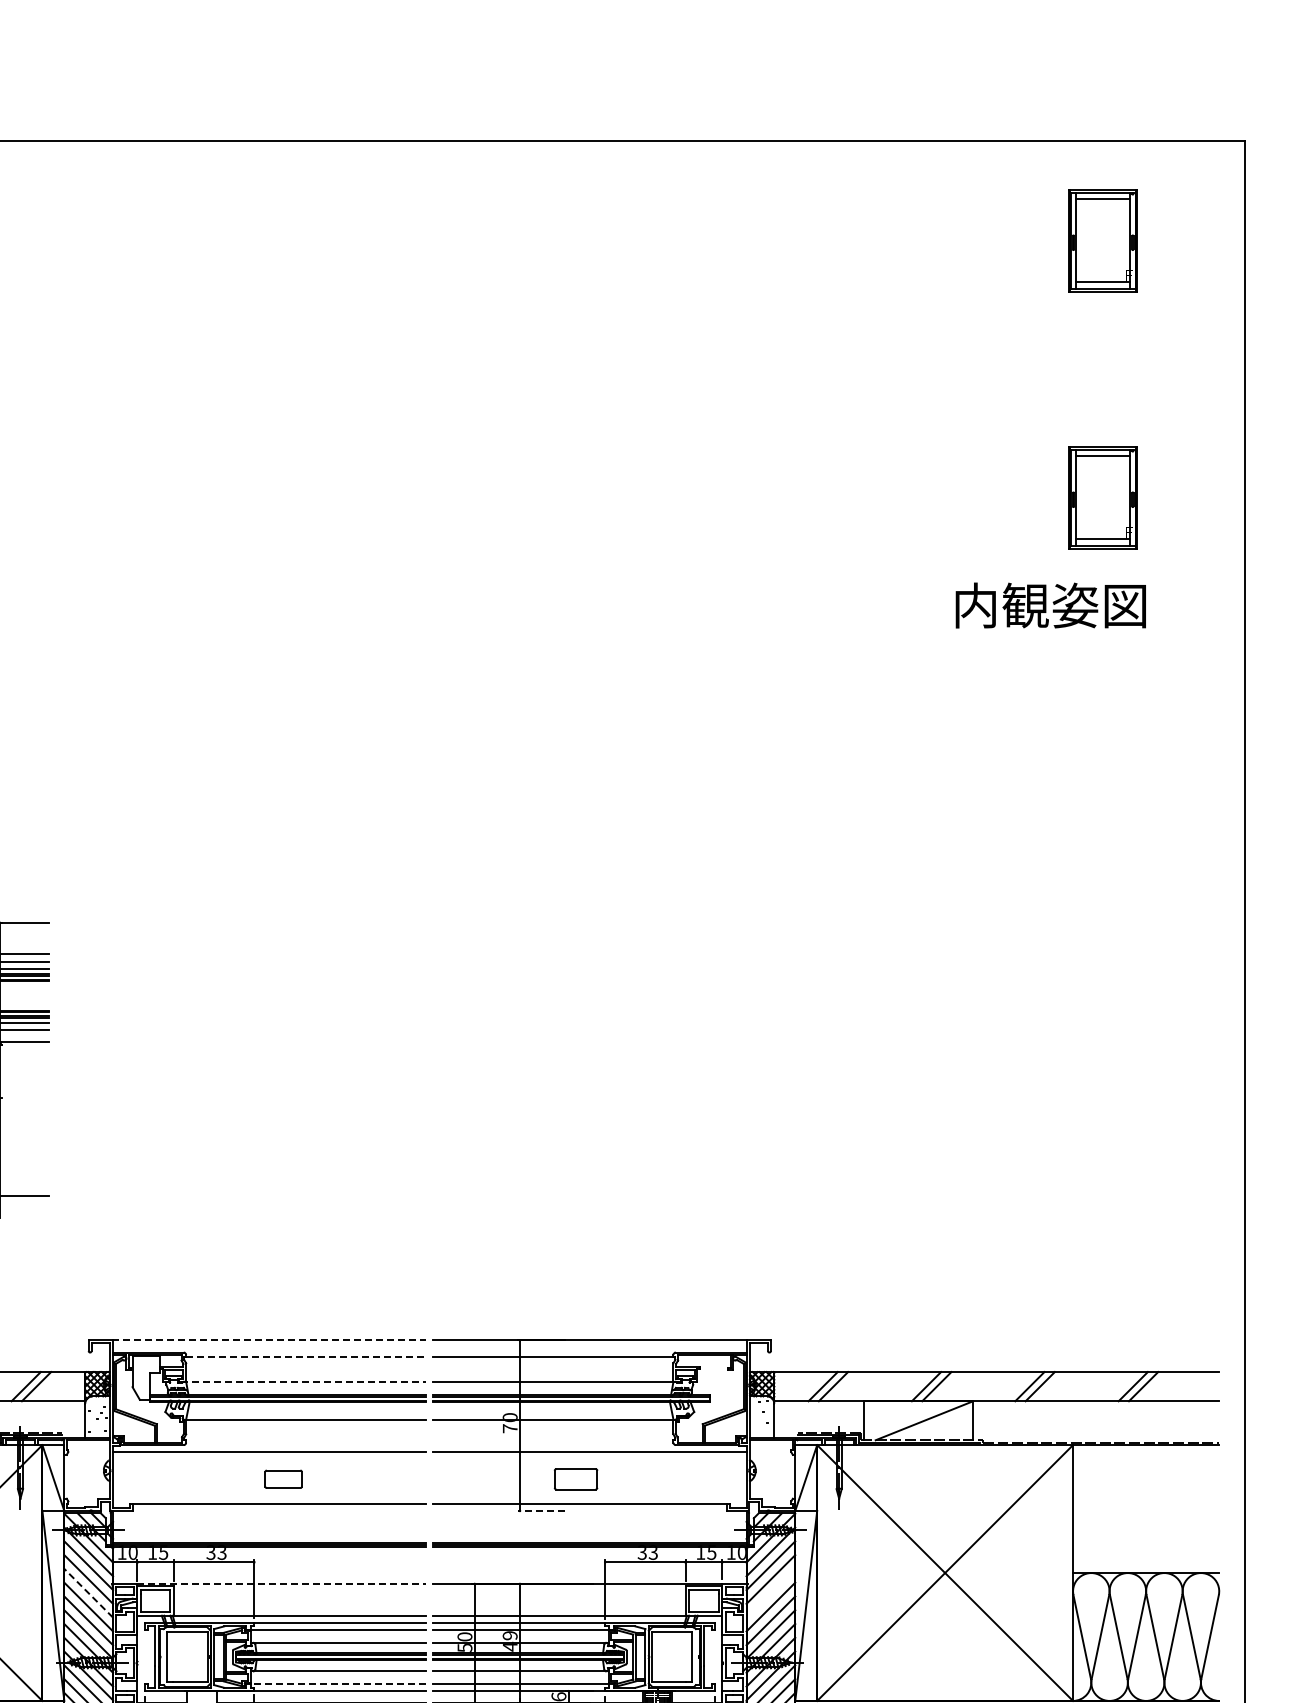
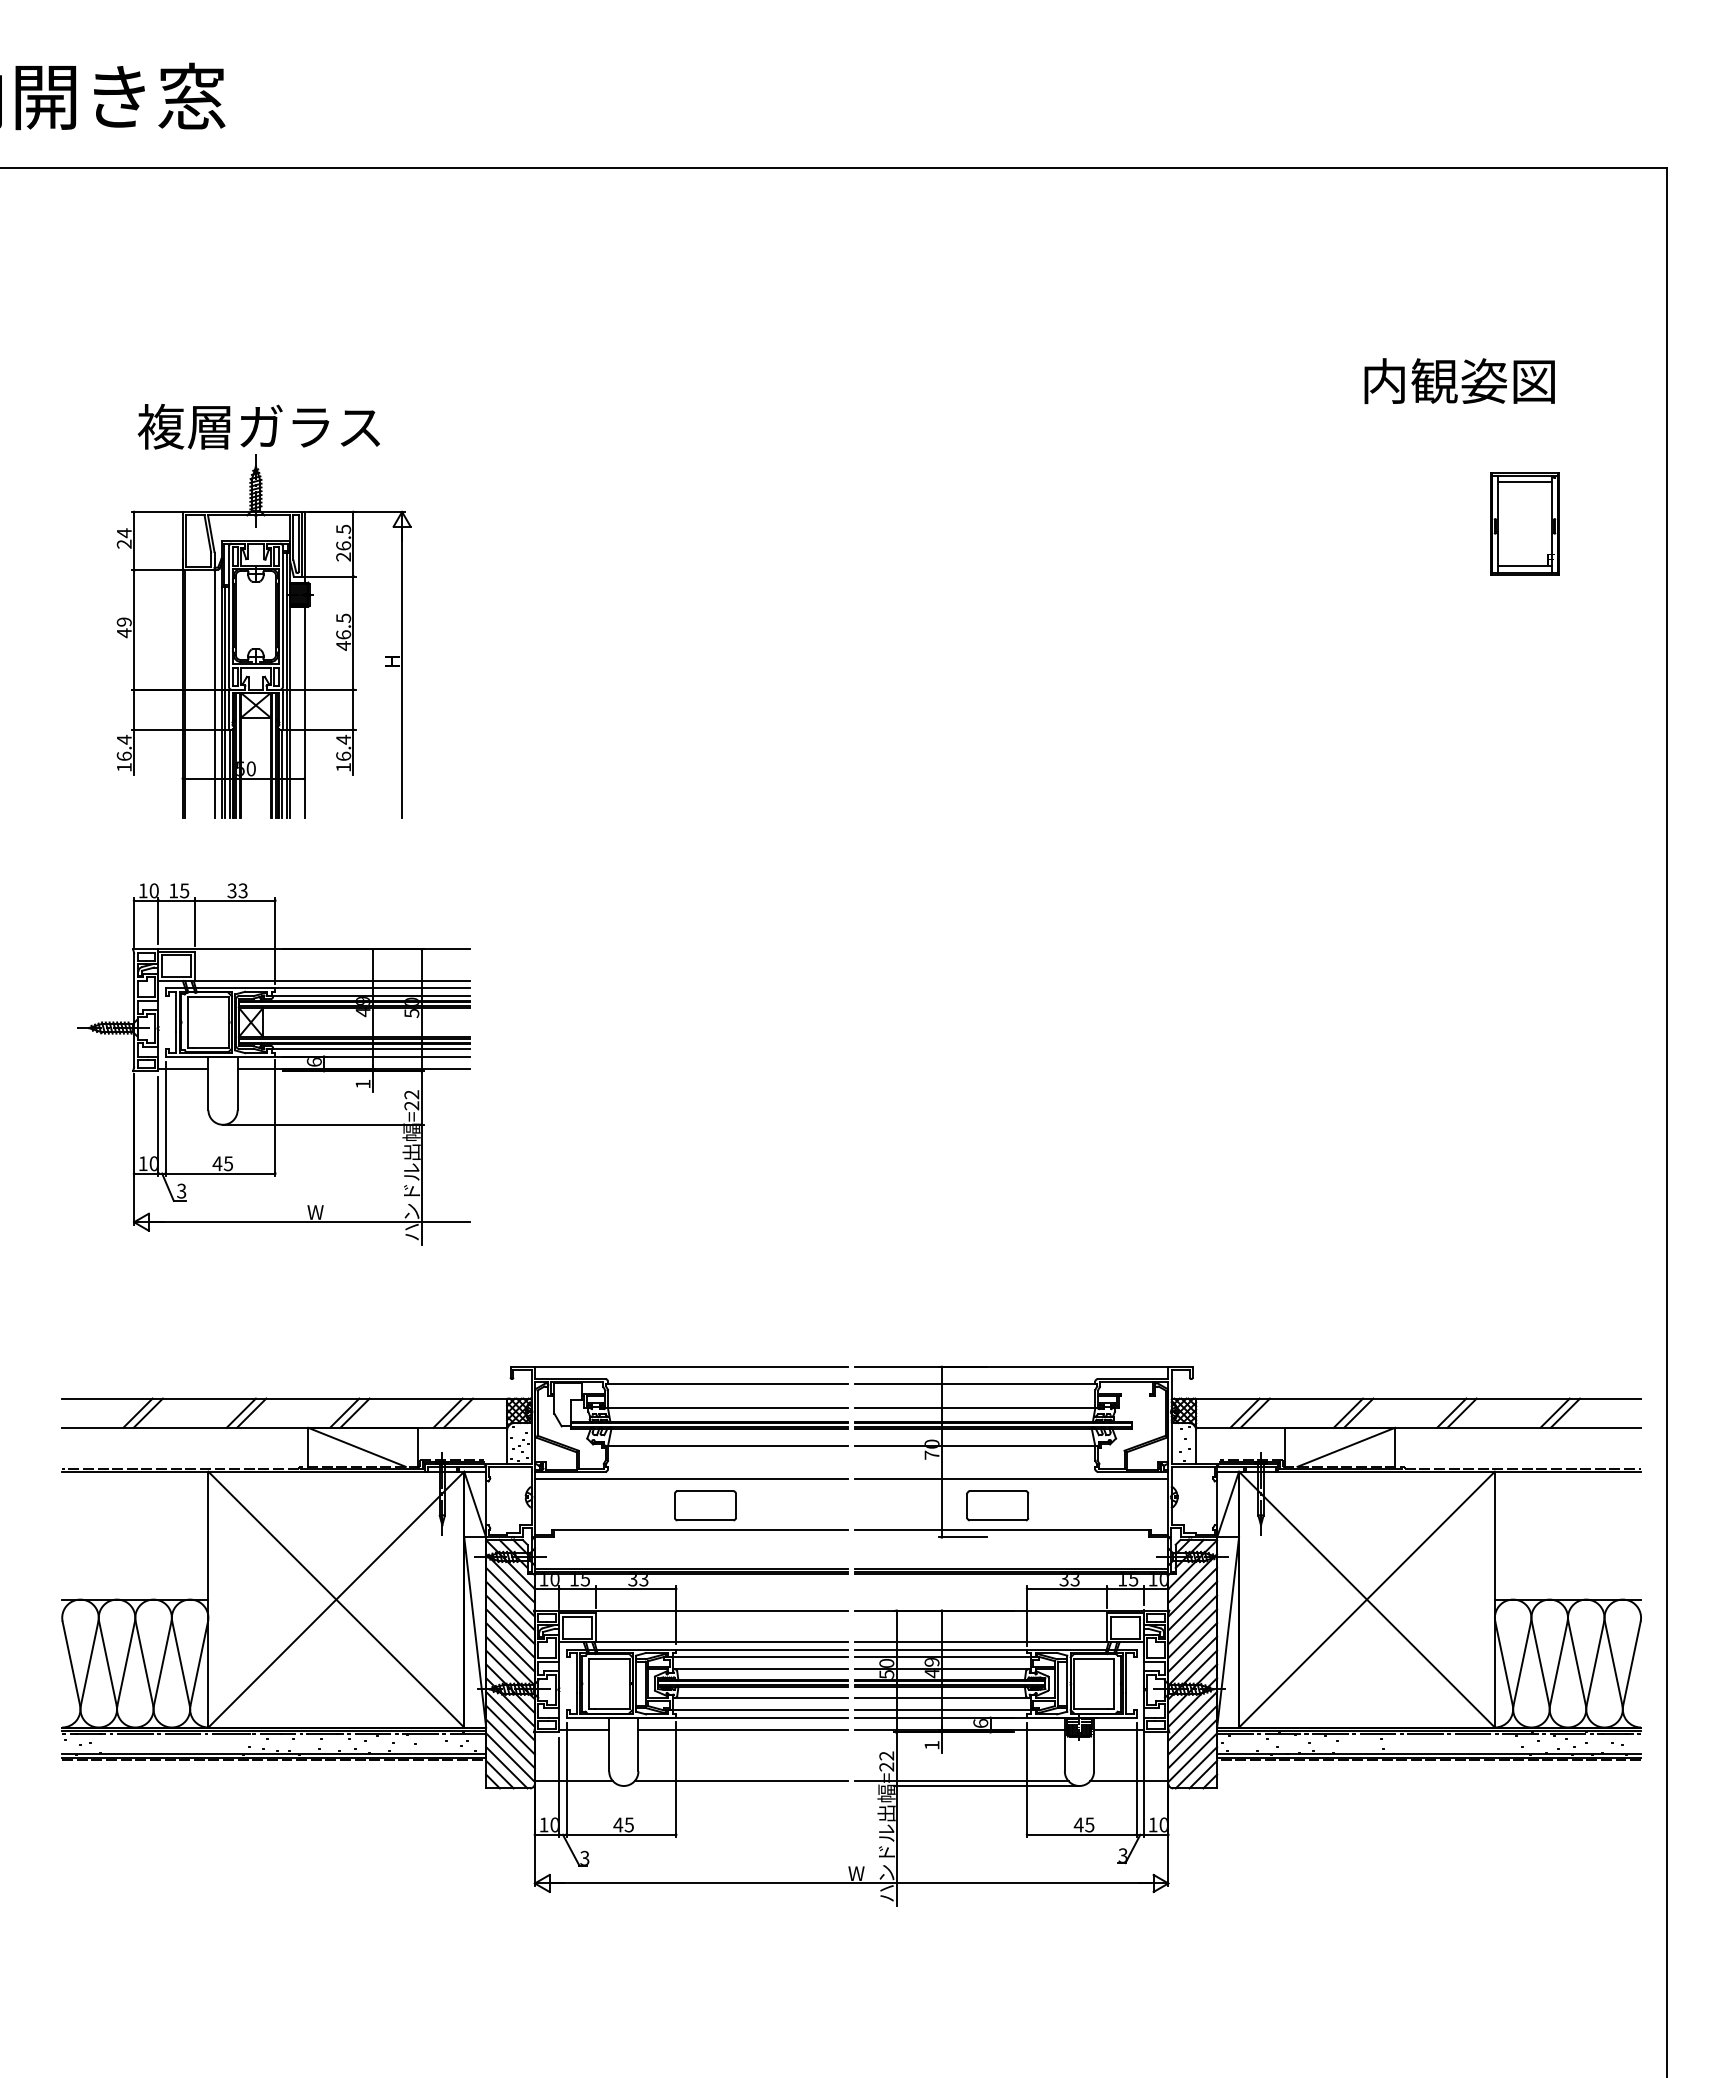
part: (1102, 239) -> (1524, 266), removed
text: (1050, 605) -> (1459, 381), moved
line: (269, 1339) -> (691, 1366), dashed -> solid
line: (306, 1356) -> (728, 1383), dashed -> solid
line: (304, 1381) -> (726, 1408), dashed -> solid
part: (283, 1478) -> (705, 1505), size x1.67
part: (575, 1478) -> (997, 1505), size x1.43
line: (541, 1510) -> (963, 1537), dashed -> solid
line: (282, 1583) -> (704, 1610), dashed -> solid
line: (88, 1592) -> (510, 1619), dashed -> solid
line: (770, 1592) -> (1192, 1619), added
line: (338, 1683) -> (760, 1710), dashed -> solid

